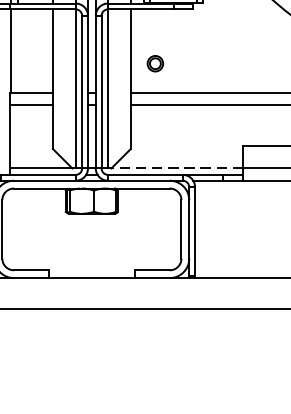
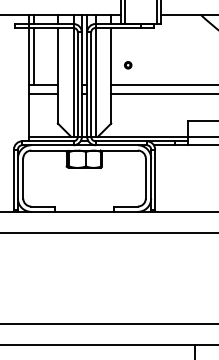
line: (17, 51) -> (33, 56), added
part: (156, 64) -> (128, 65), size x0.62
line: (176, 167) -> (142, 136), dashed -> solid

